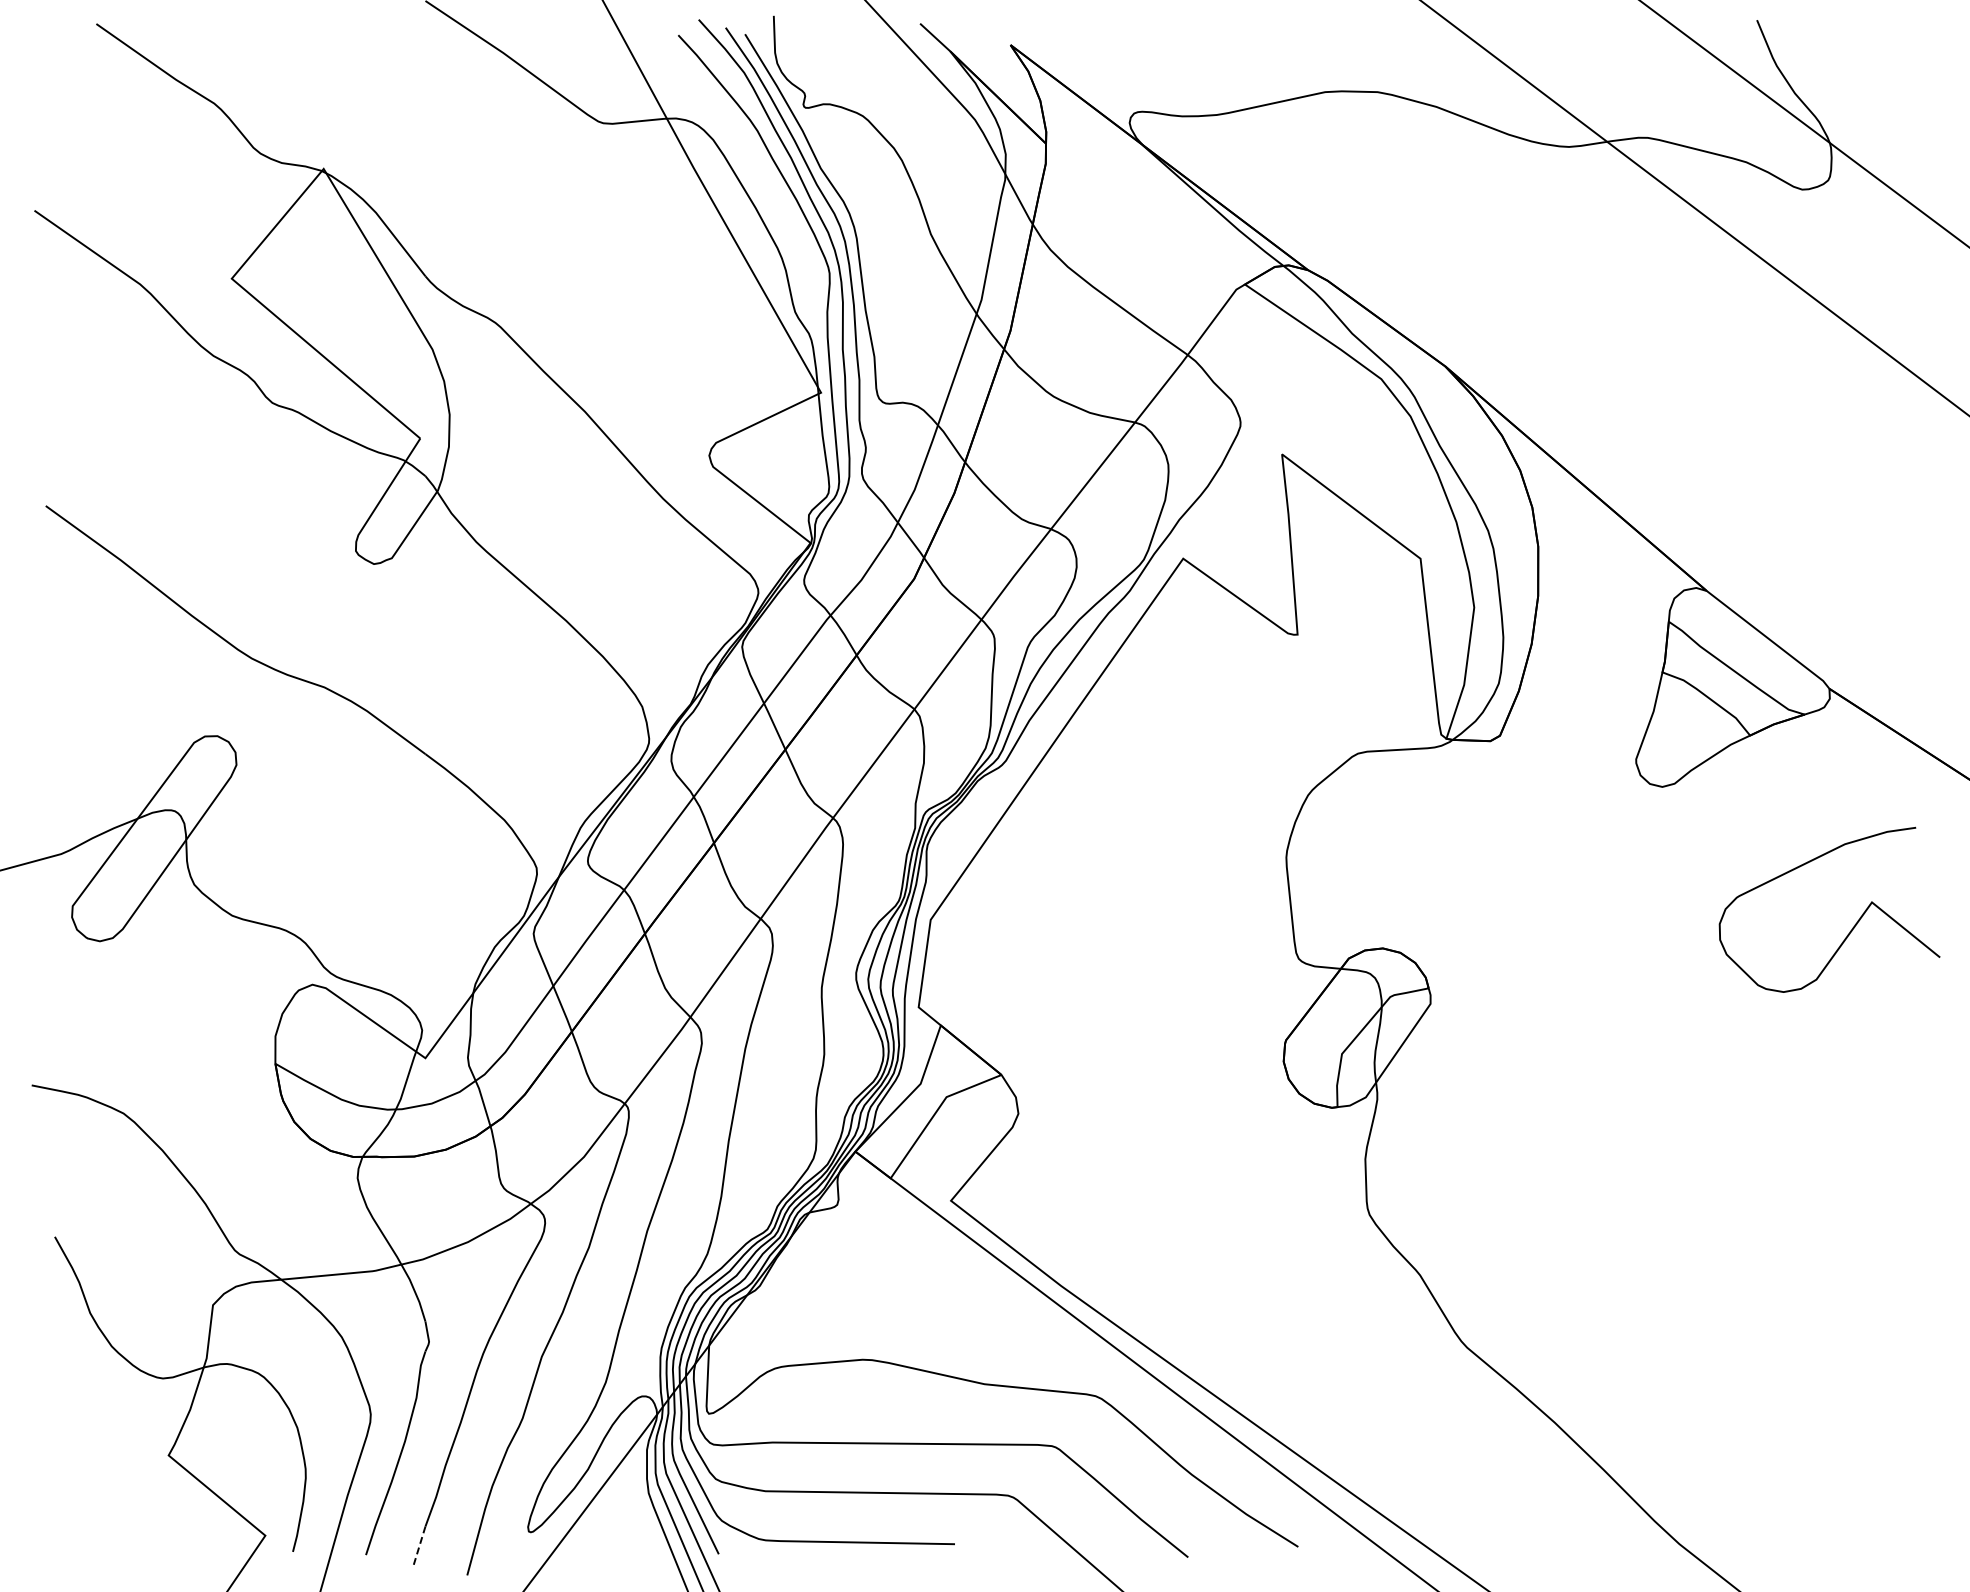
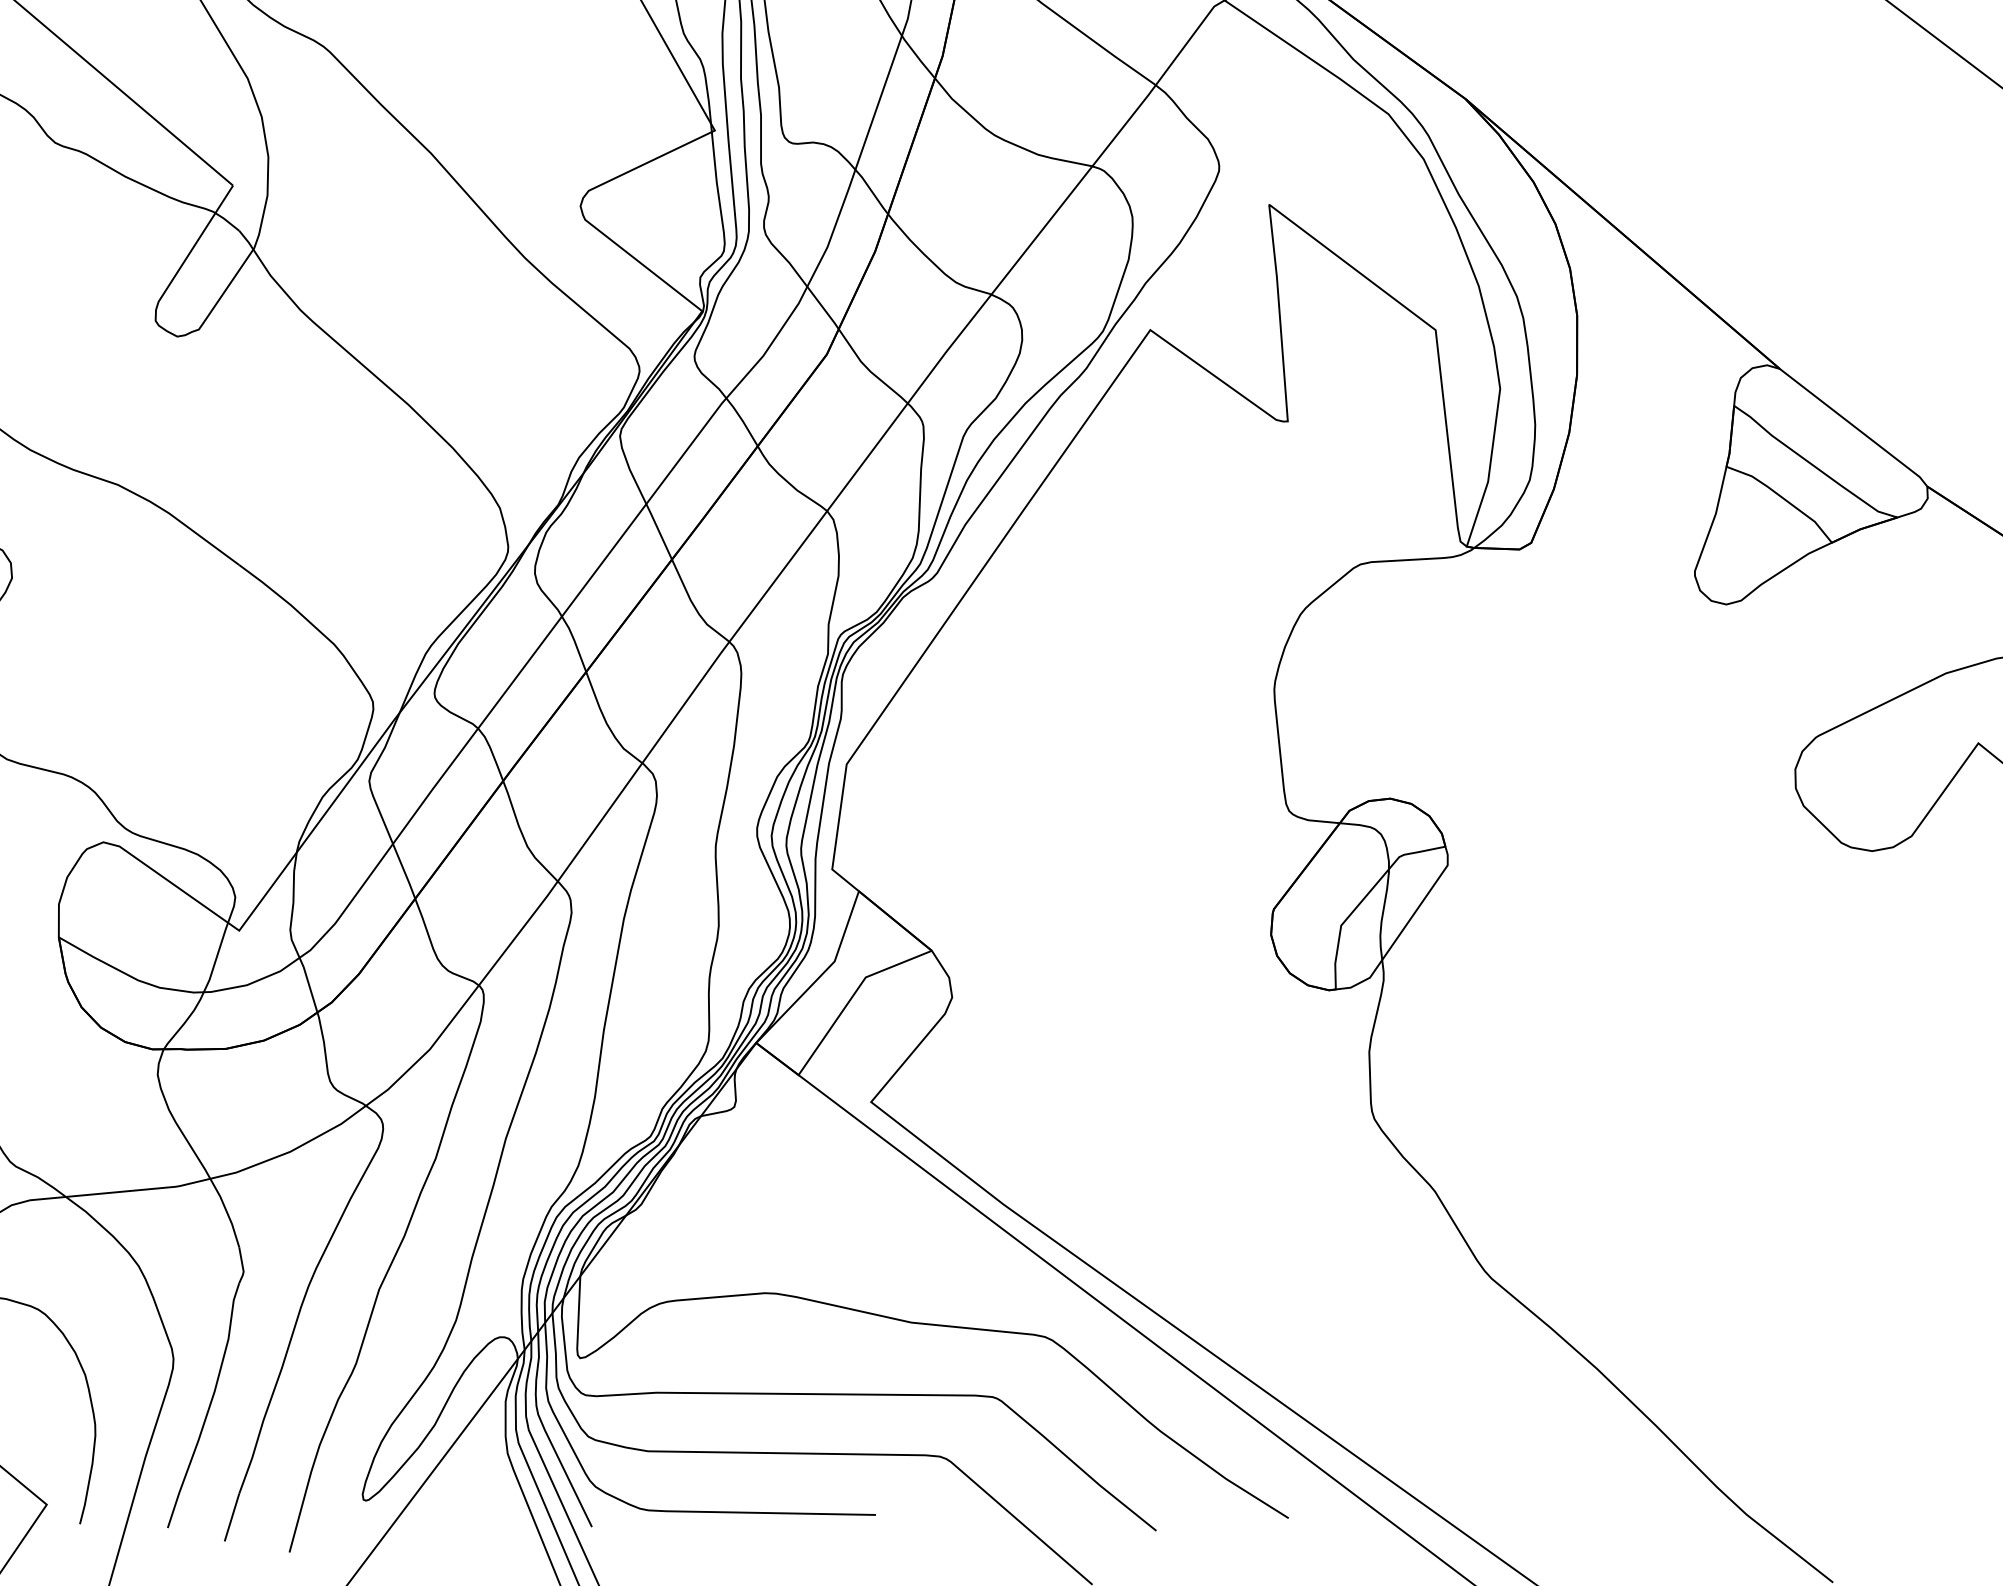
line: (419, 1546) -> (232, 1517), dashed -> solid

